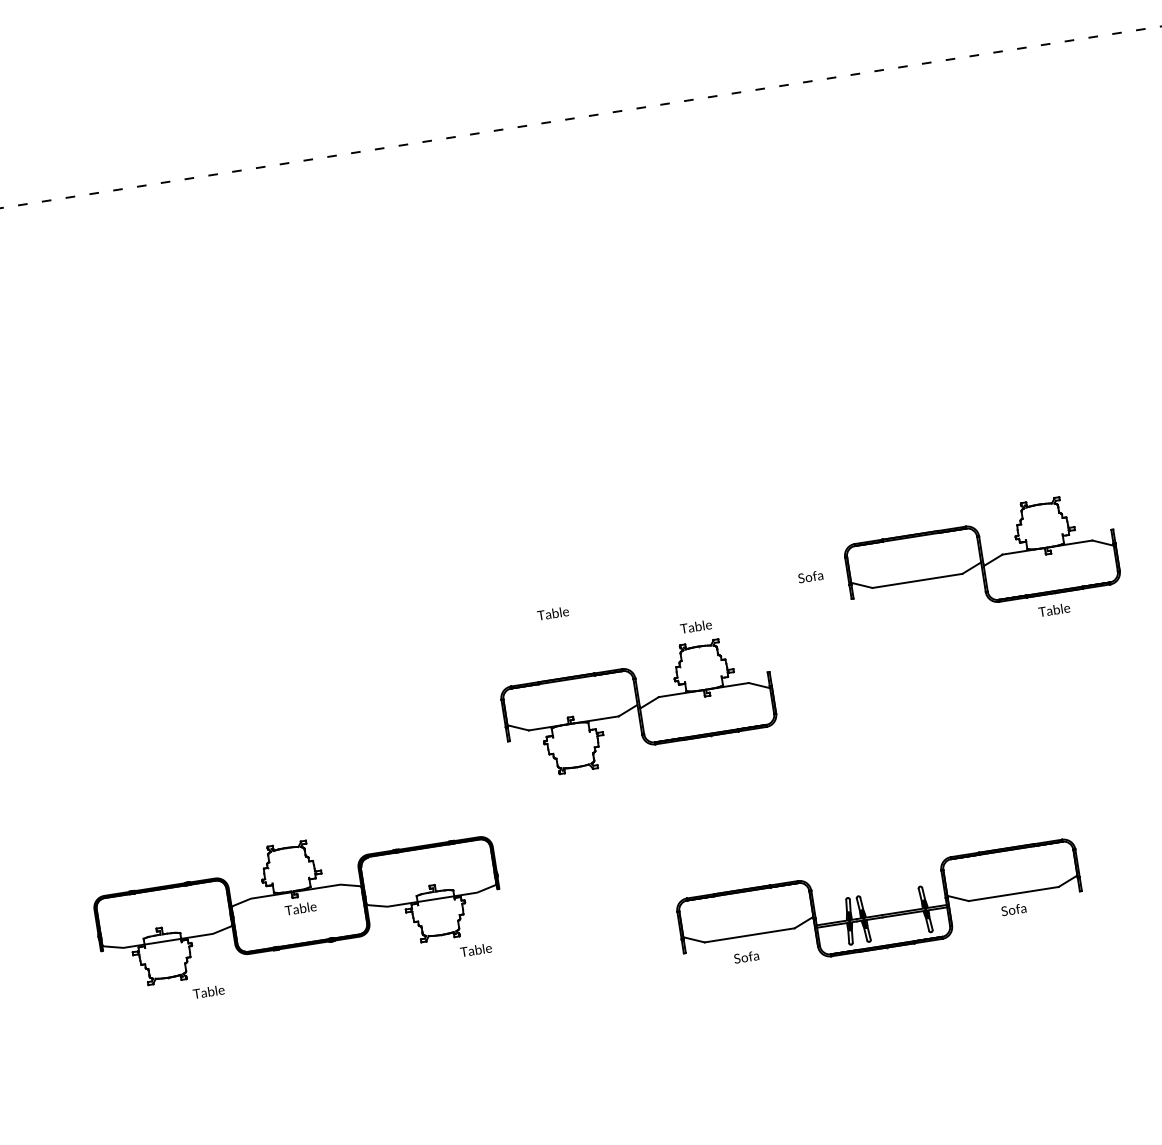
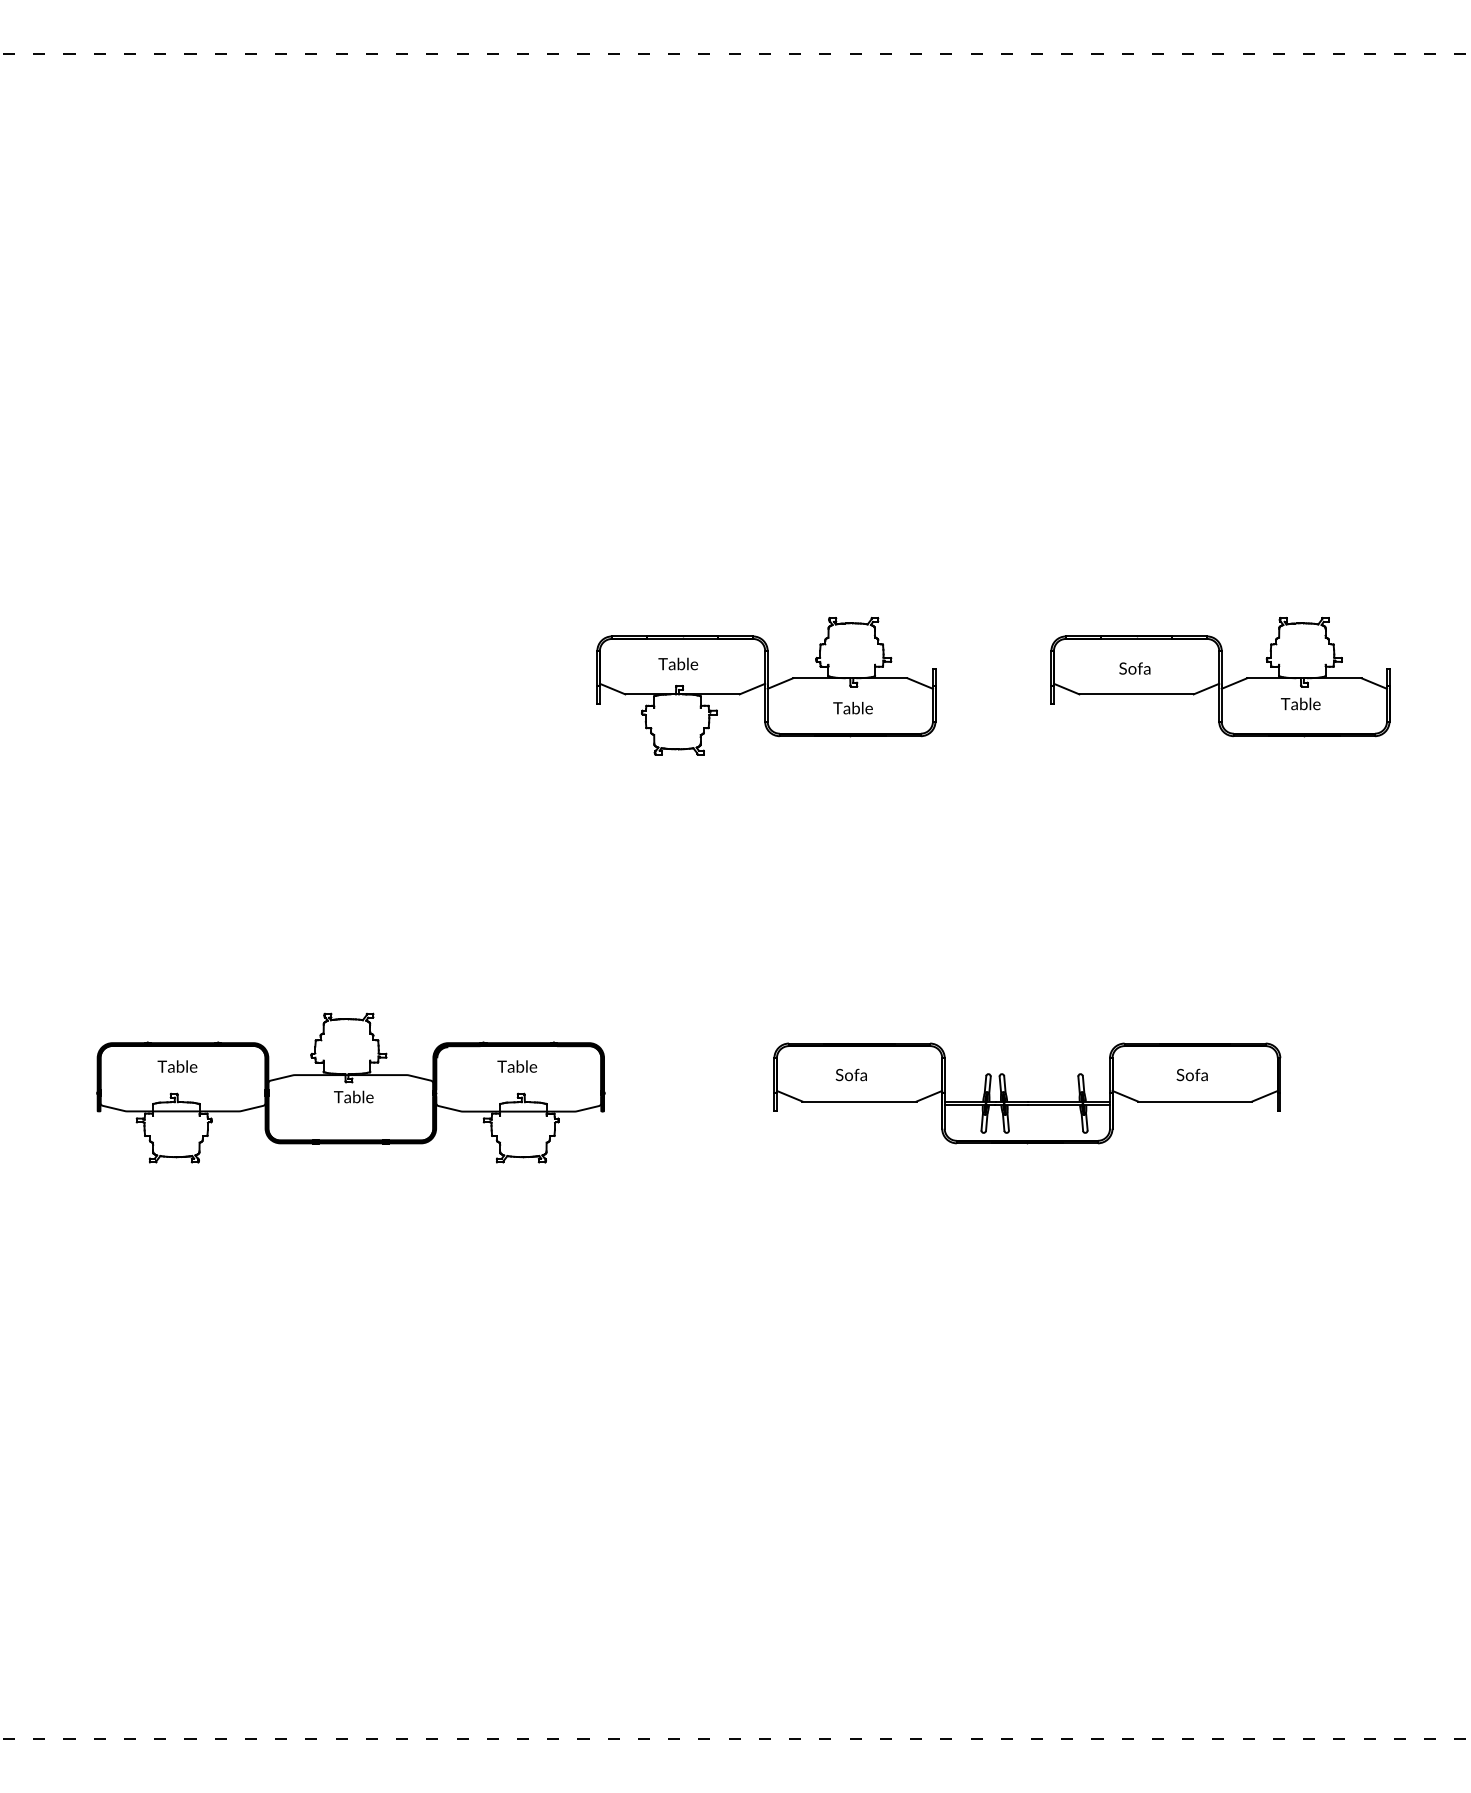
text: (810, 576) -> (1134, 668), moved
text: (1054, 609) -> (1300, 703), moved
part: (638, 706) -> (766, 686), moved
part: (296, 901) -> (350, 1087), moved
text: (1013, 909) -> (1191, 1074), moved
text: (745, 956) -> (850, 1074), moved

